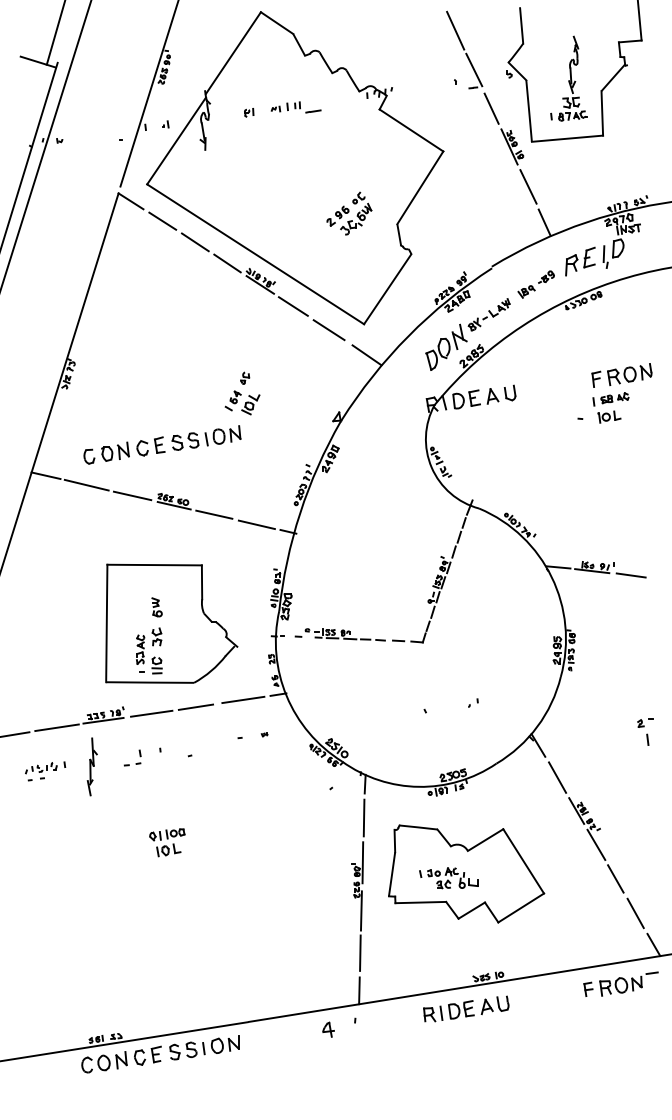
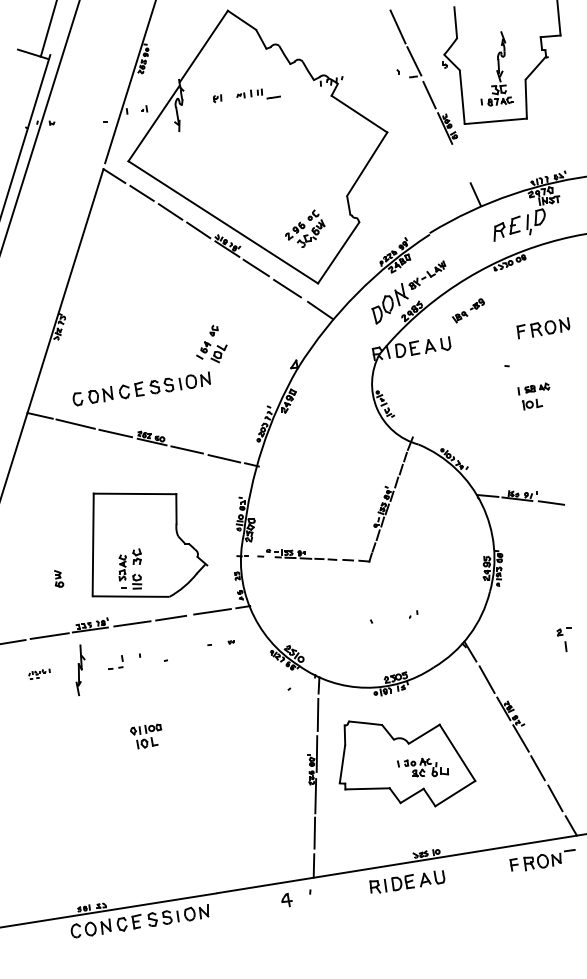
line: (528, 186) -> (461, 163), removed
part: (349, 213) -> (305, 228), moved
part: (536, 284) -> (468, 310), moved
part: (610, 407) -> (533, 396), moved
part: (157, 606) -> (59, 578), moved
part: (45, 771) -> (39, 674), size x0.6
part: (449, 878) -> (423, 767), moved

